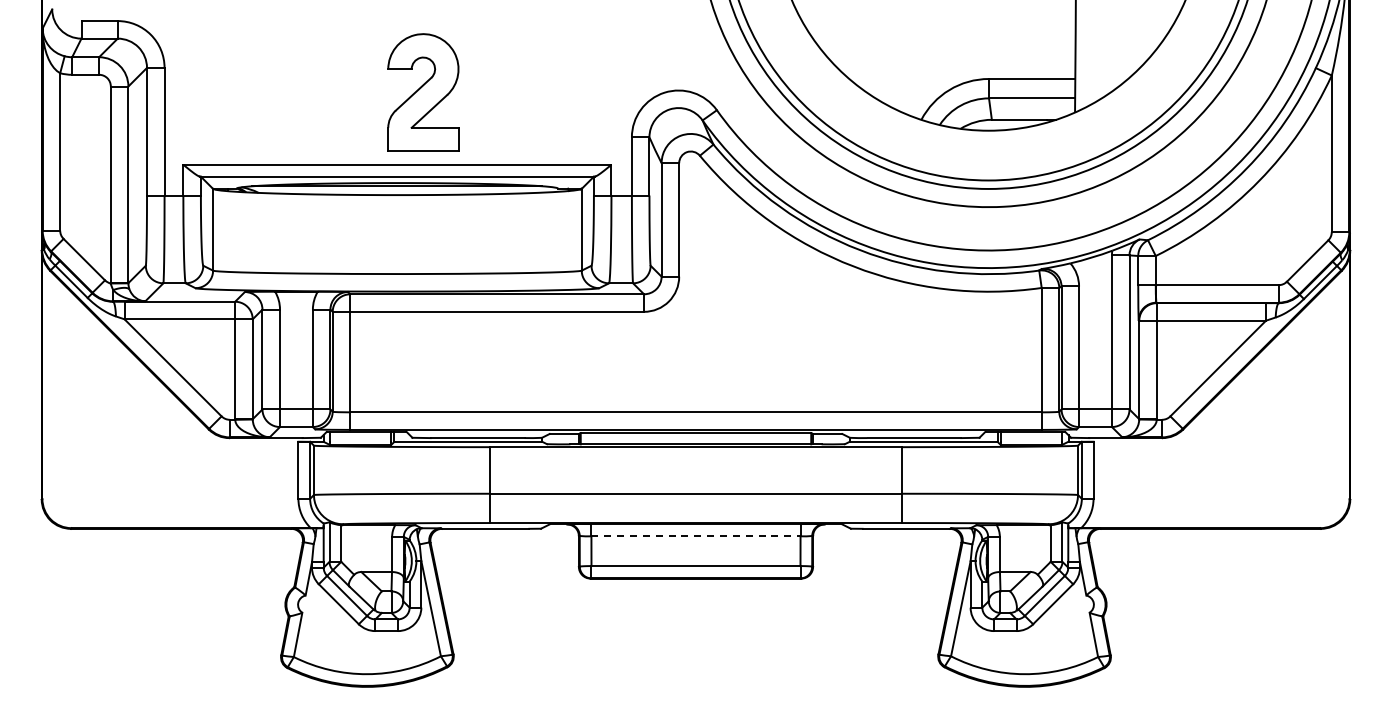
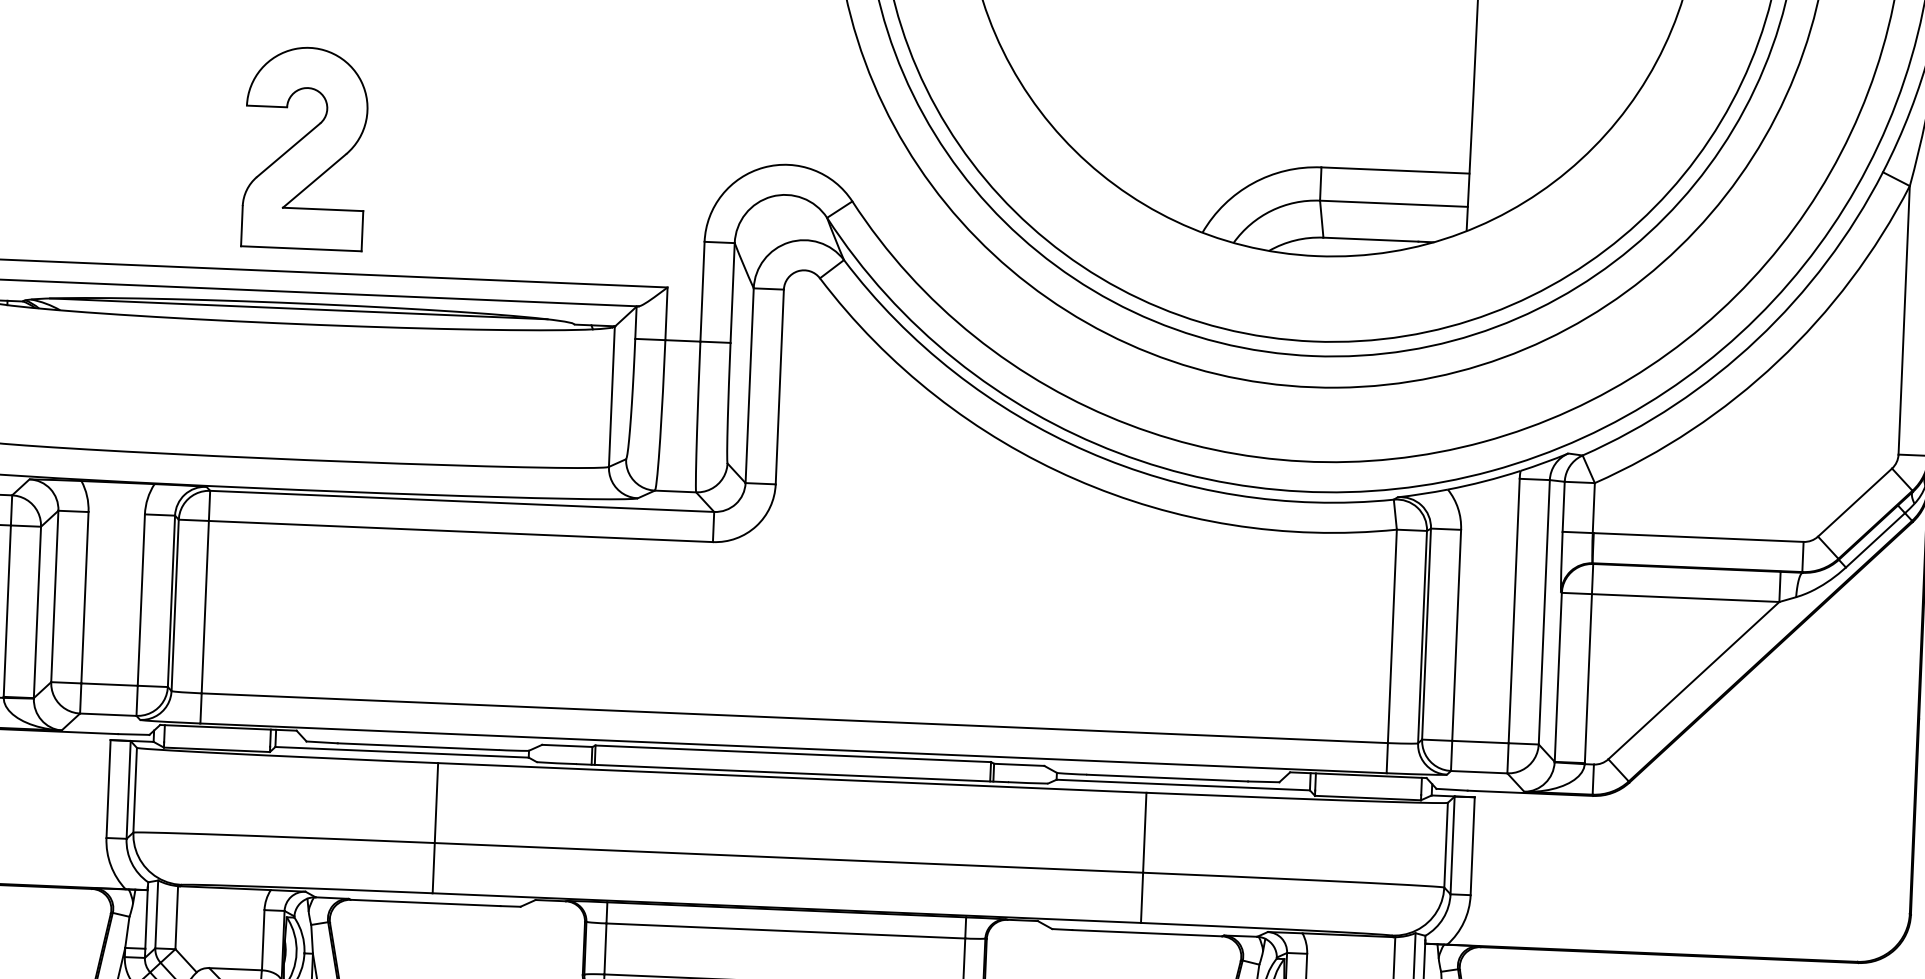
part: (423, 92) -> (305, 148), moved
line: (696, 536) -> (786, 931), dashed -> solid

